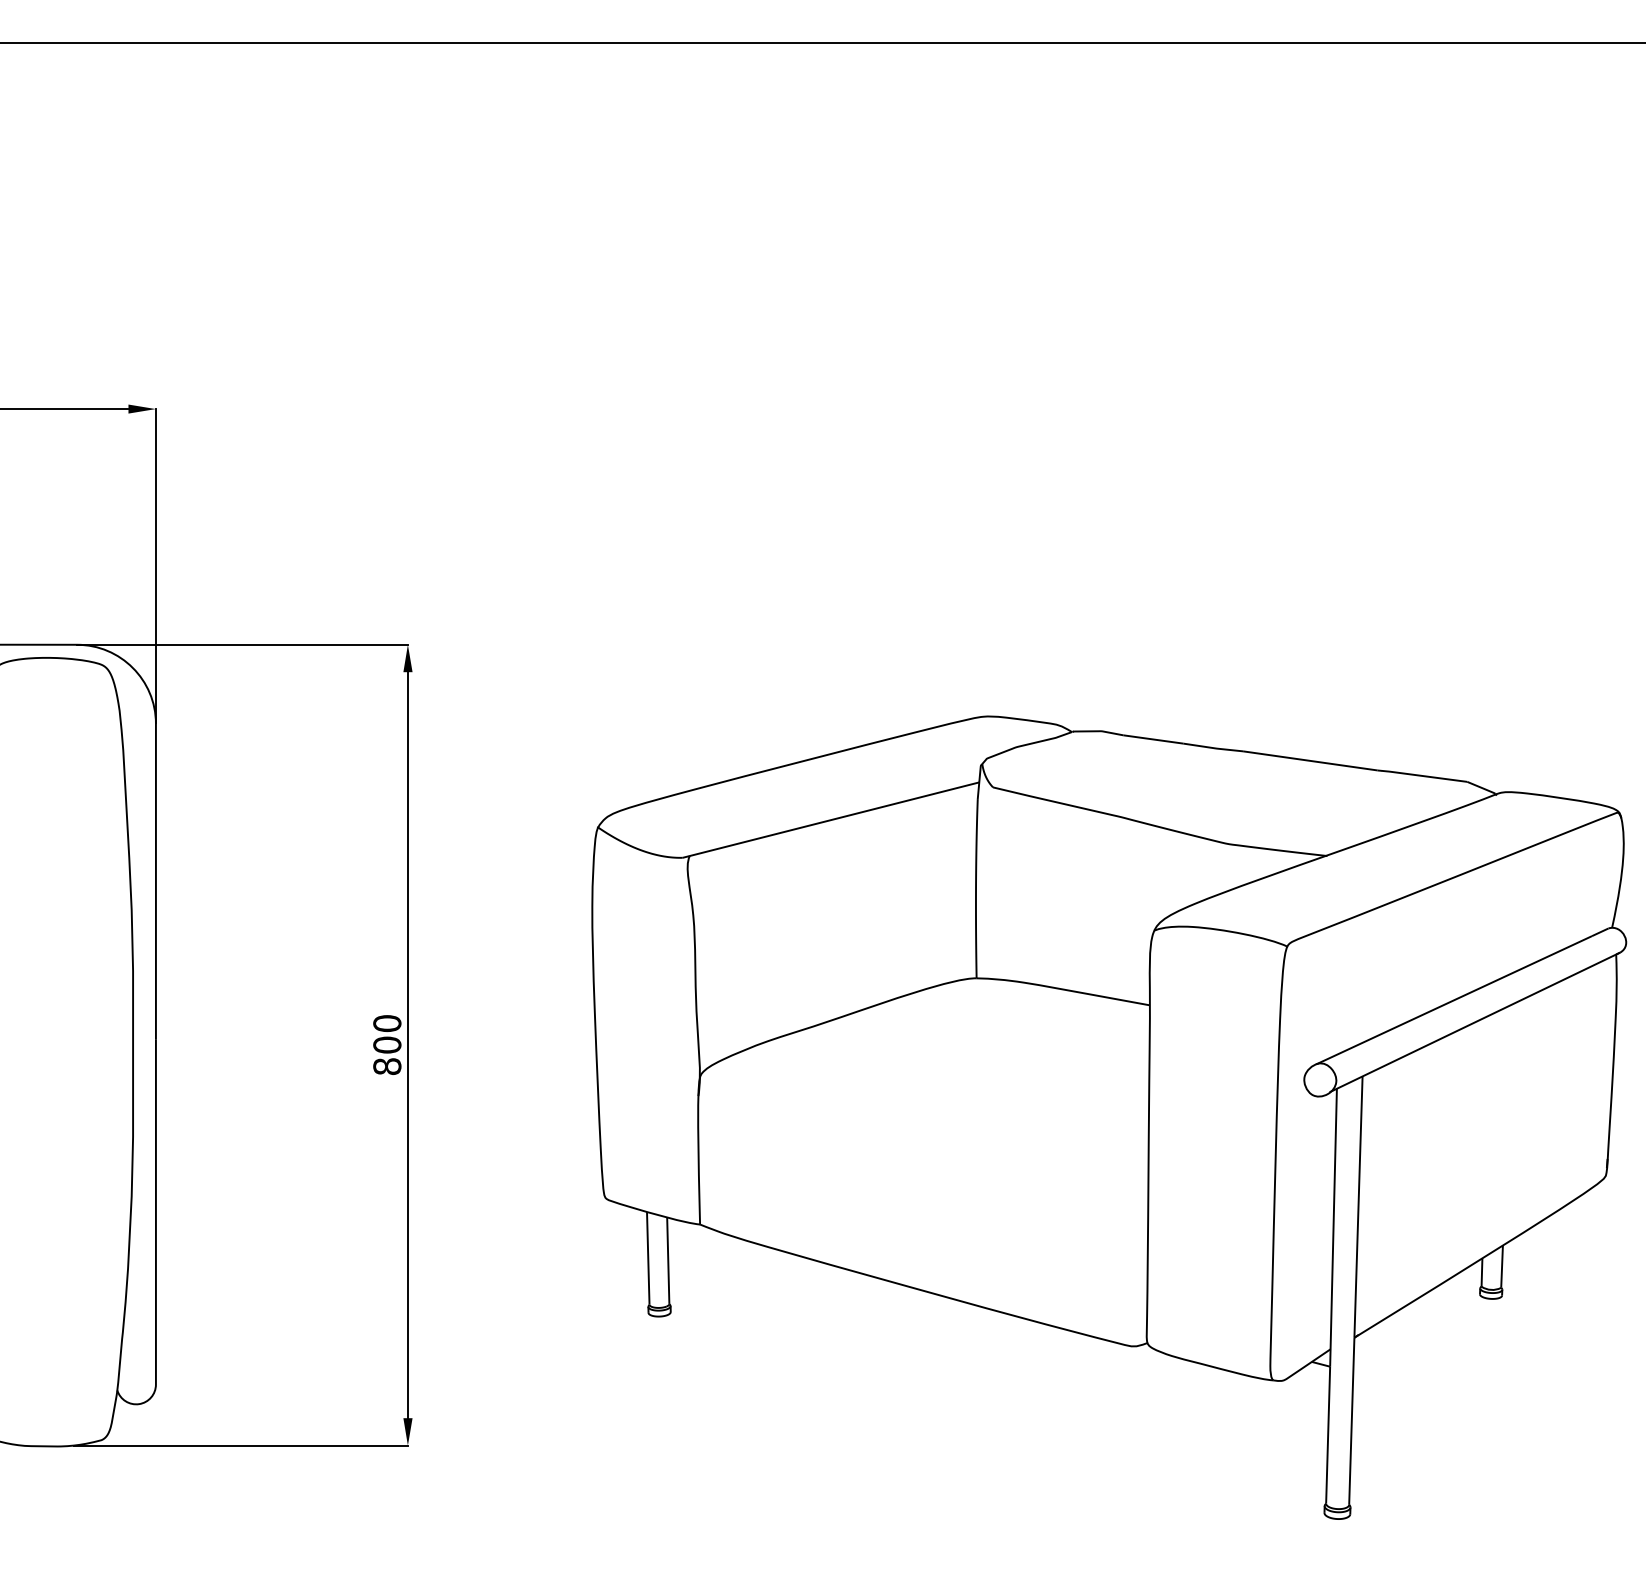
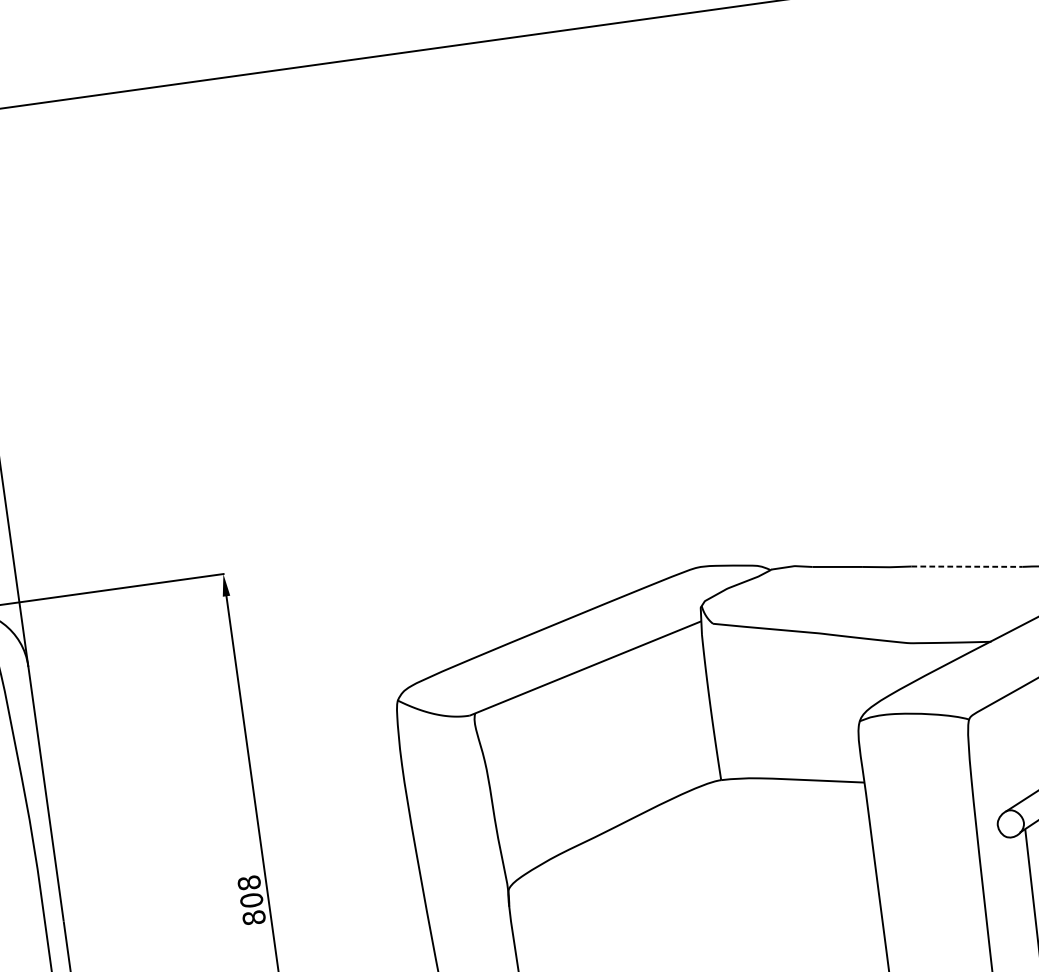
line: (1310, 760) -> (966, 566), solid -> dashed
text: (387, 1023) -> (249, 882), 800 -> 808

